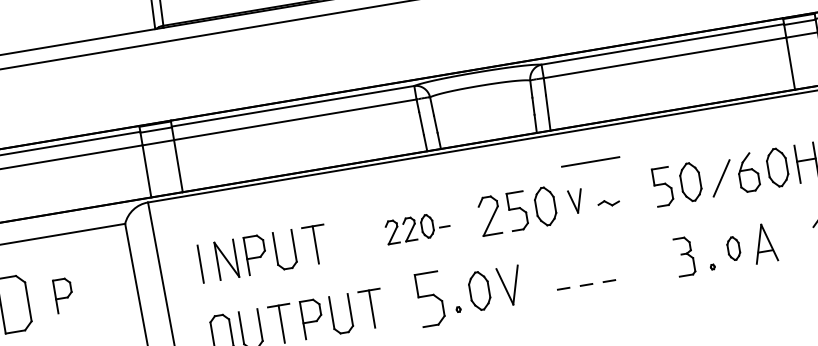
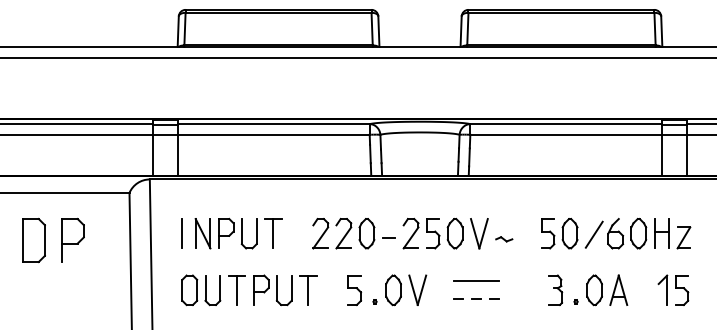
line: (590, 161) -> (476, 280), moved
part: (576, 201) -> (479, 233), size x1.67
part: (416, 227) -> (353, 233), size x1.67
part: (733, 248) -> (594, 290), size x1.67
part: (62, 294) -> (72, 239), size x1.67
part: (430, 299) -> (354, 290), size x0.71

